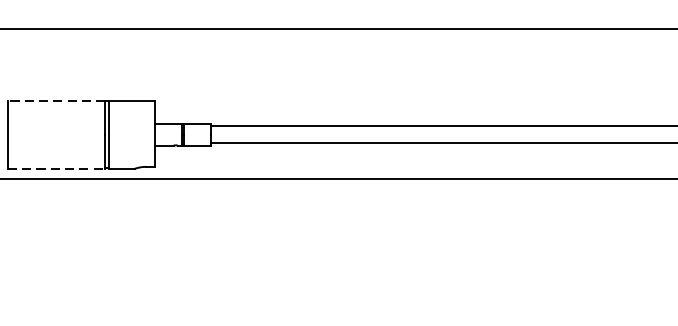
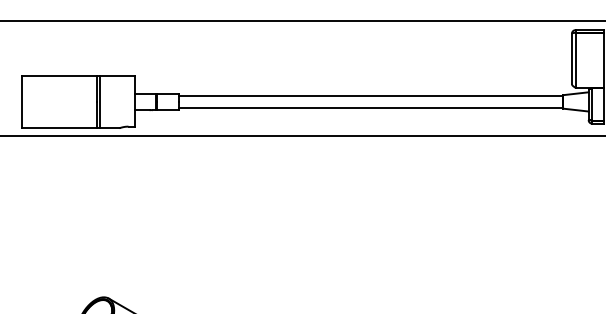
line: (56, 100) -> (59, 75), dashed -> solid
line: (57, 169) -> (60, 128), dashed -> solid

